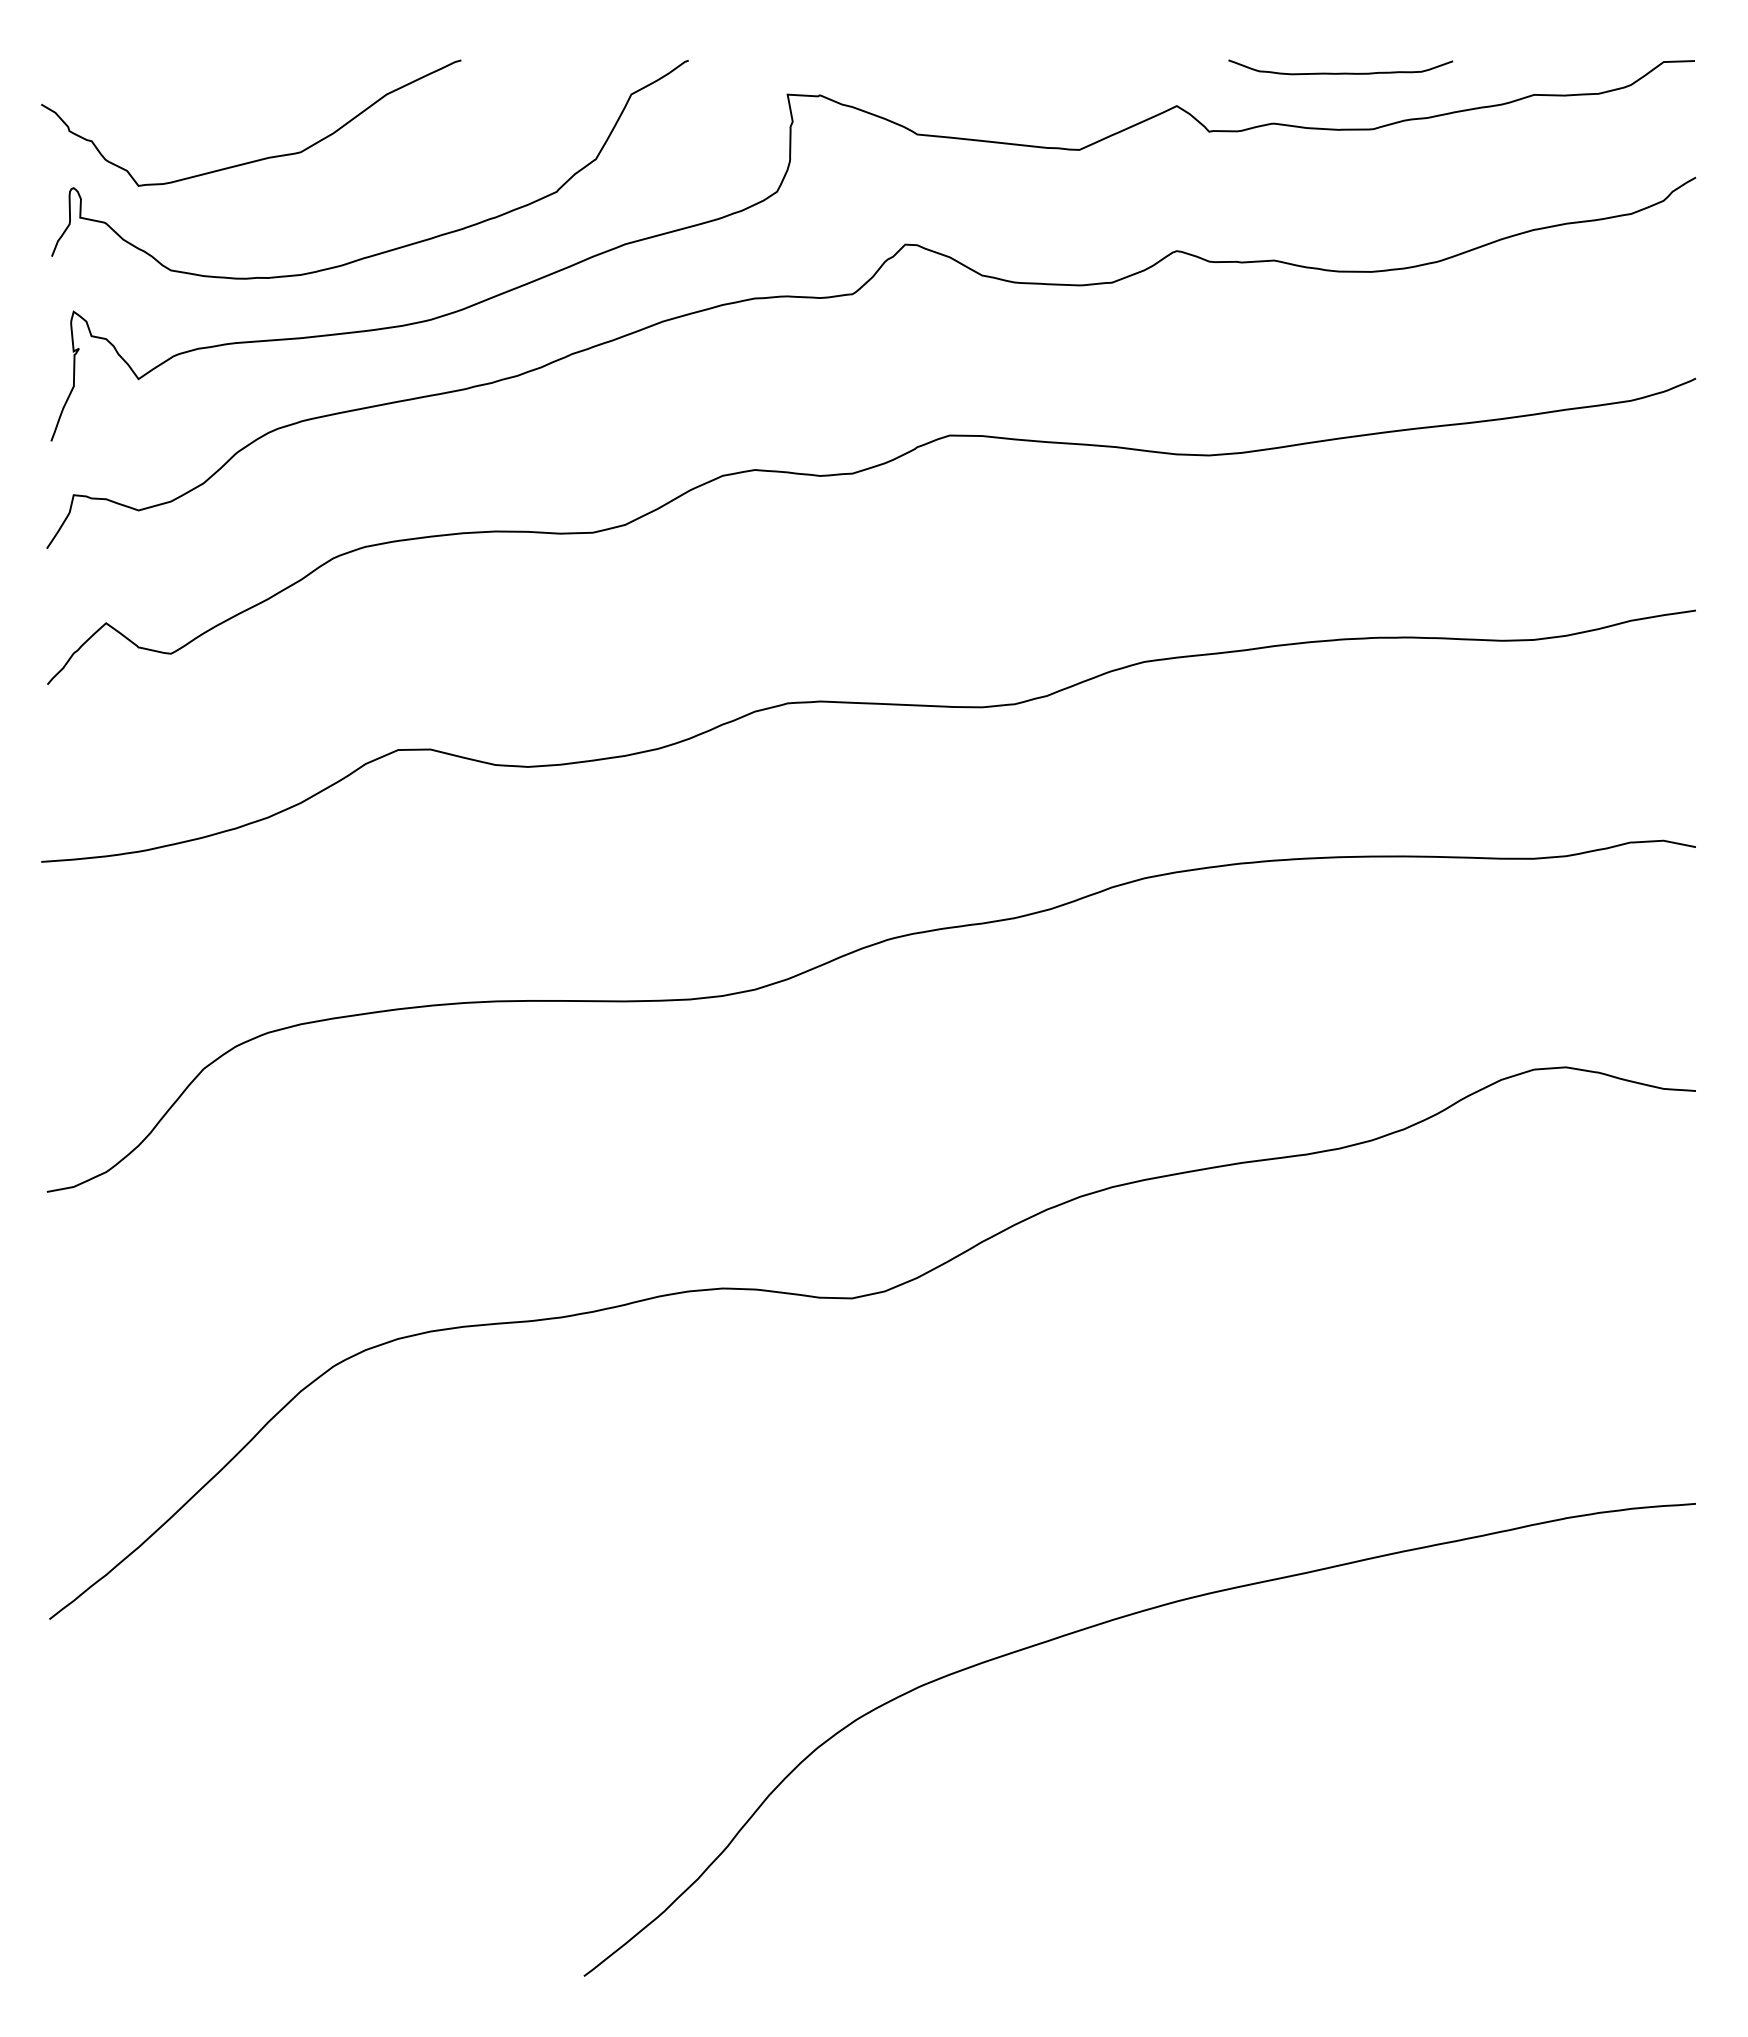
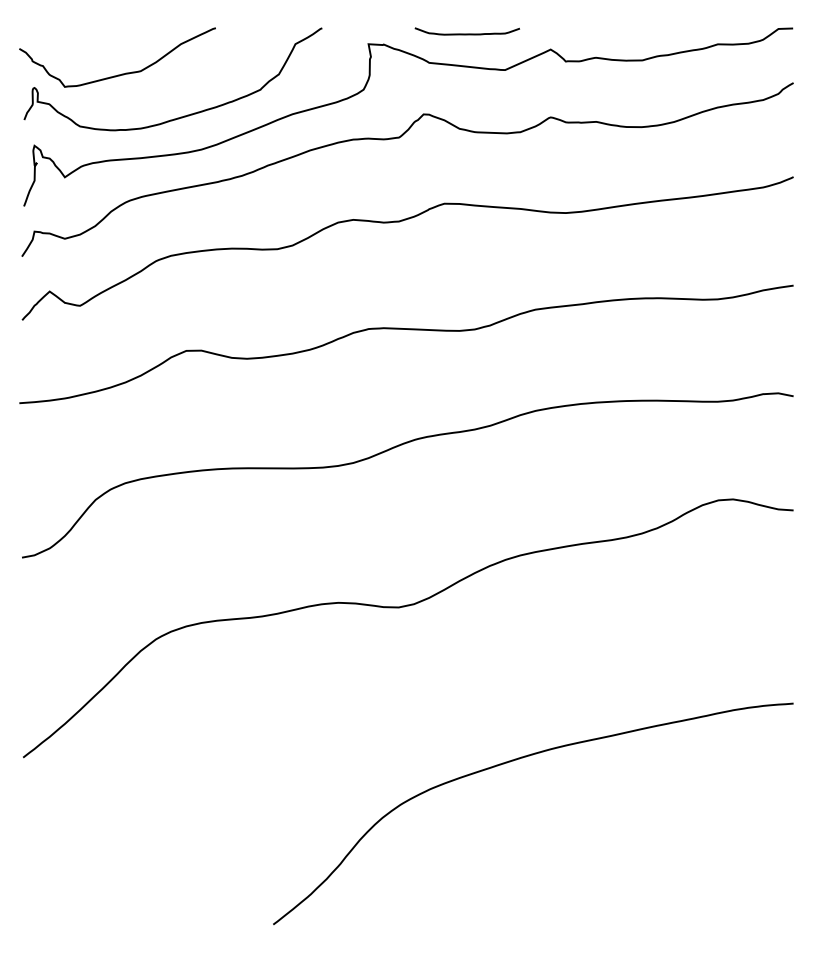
curve: (1338, 71) -> (466, 33), moved

